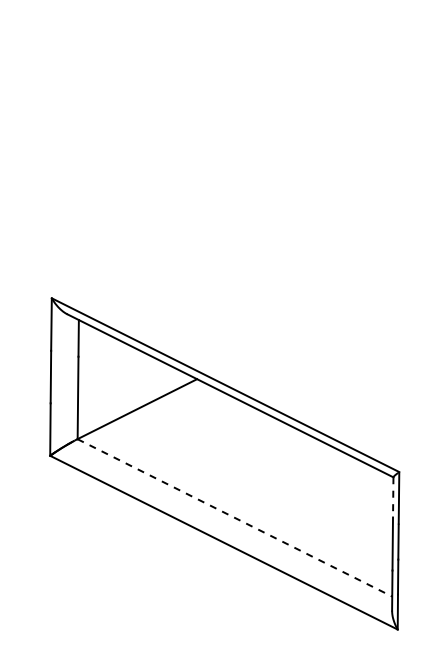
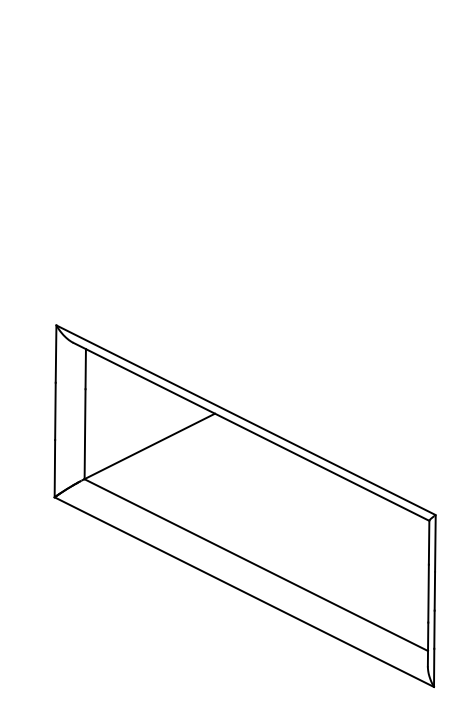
line: (393, 497) -> (429, 542), dashed -> solid
line: (234, 517) -> (255, 564), dashed -> solid

